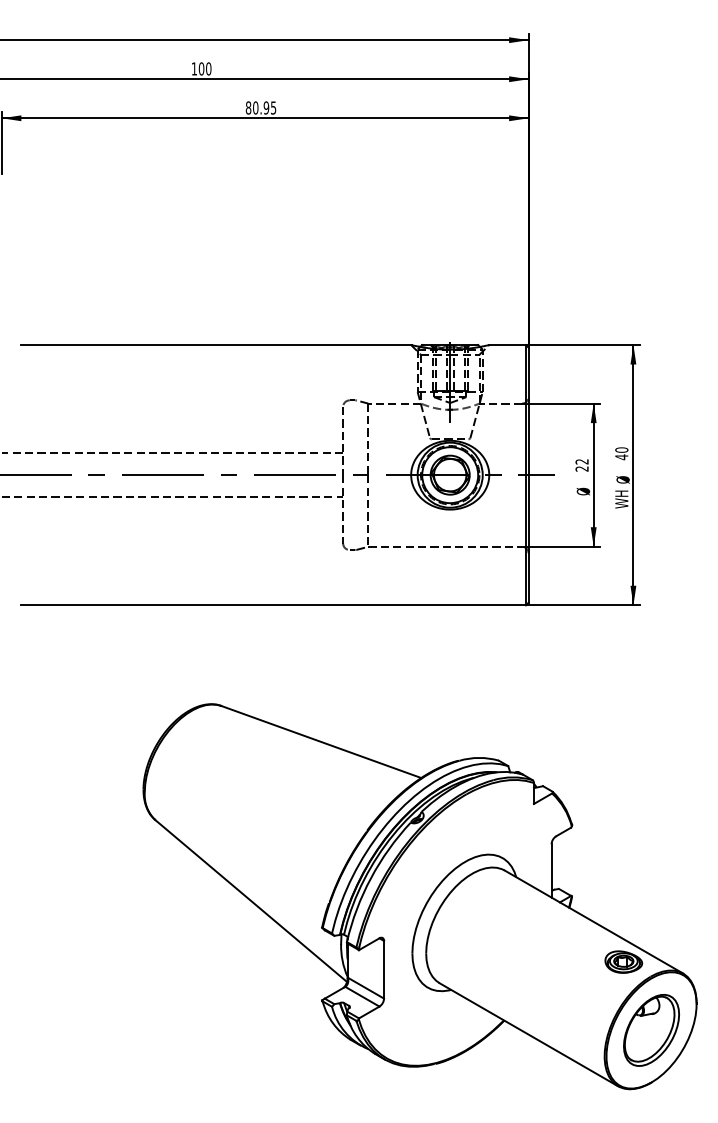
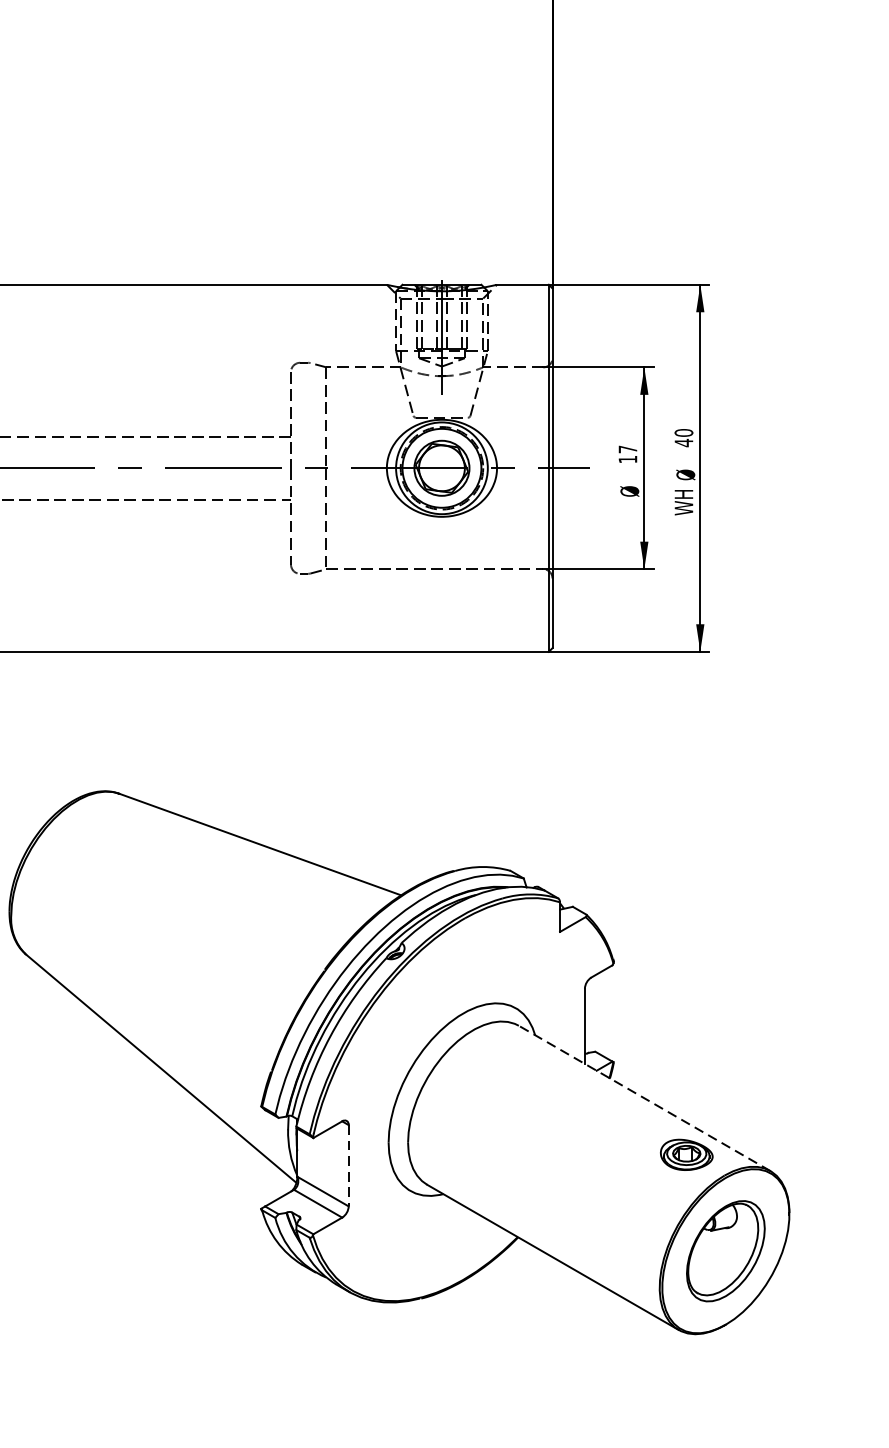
text: (581, 465) -> (627, 454), 22 -> 17
line: (593, 921) -> (644, 1097), solid -> dashed
line: (384, 969) -> (349, 1165), solid -> dashed

